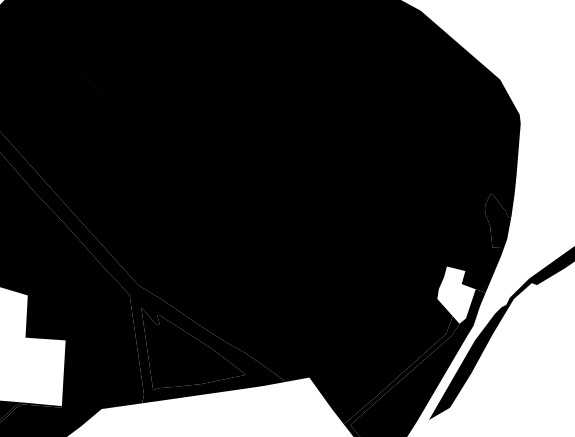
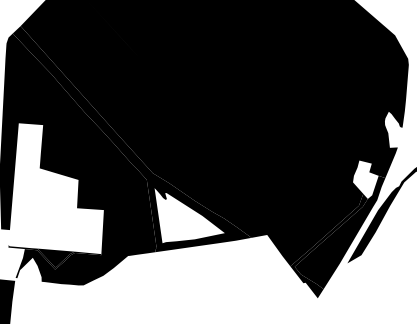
fill: (497, 220) -> (393, 129), removed
fill: (193, 348) -> (189, 215), removed

